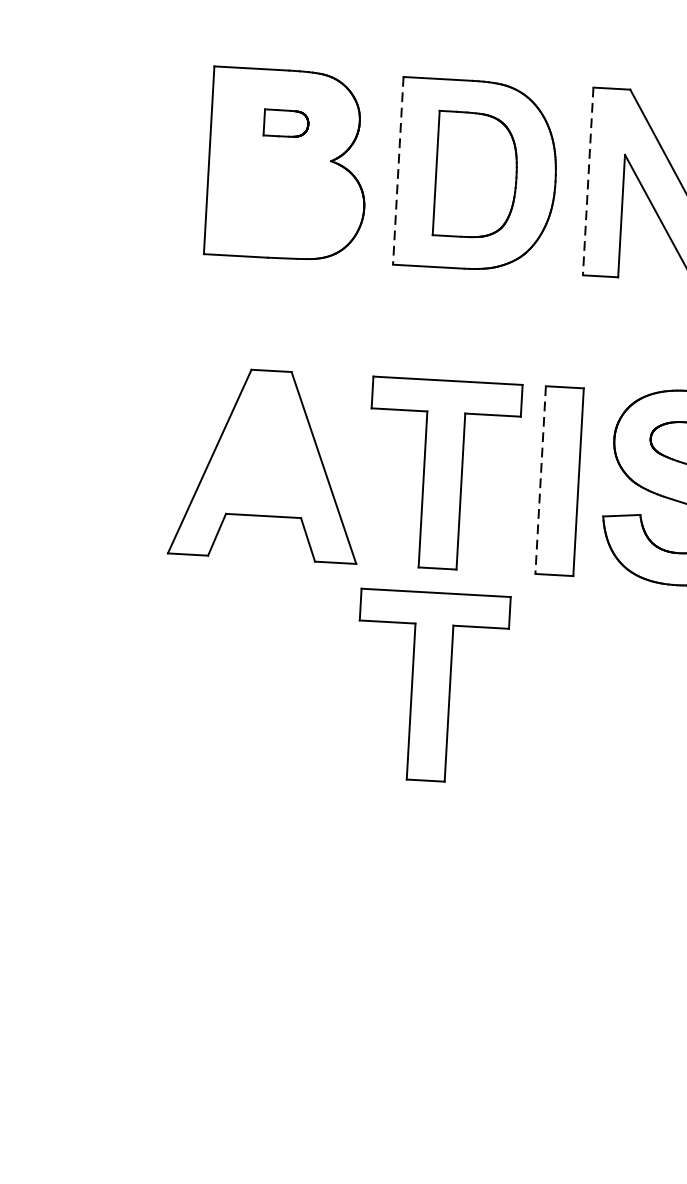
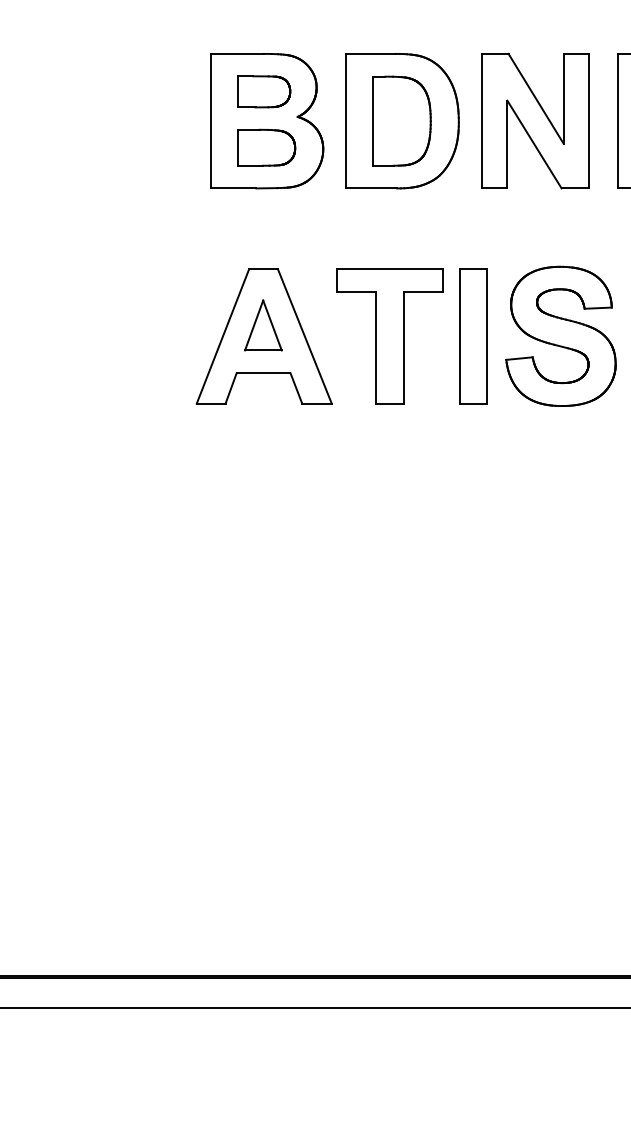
part: (286, 123) -> (264, 91), size x1.67
line: (398, 171) -> (346, 121), dashed -> solid
line: (588, 181) -> (482, 121), dashed -> solid
part: (285, 201) -> (266, 147), added
part: (267, 449) -> (263, 325), added
line: (541, 480) -> (460, 336), dashed -> solid
part: (430, 686) -> (389, 488), removed

